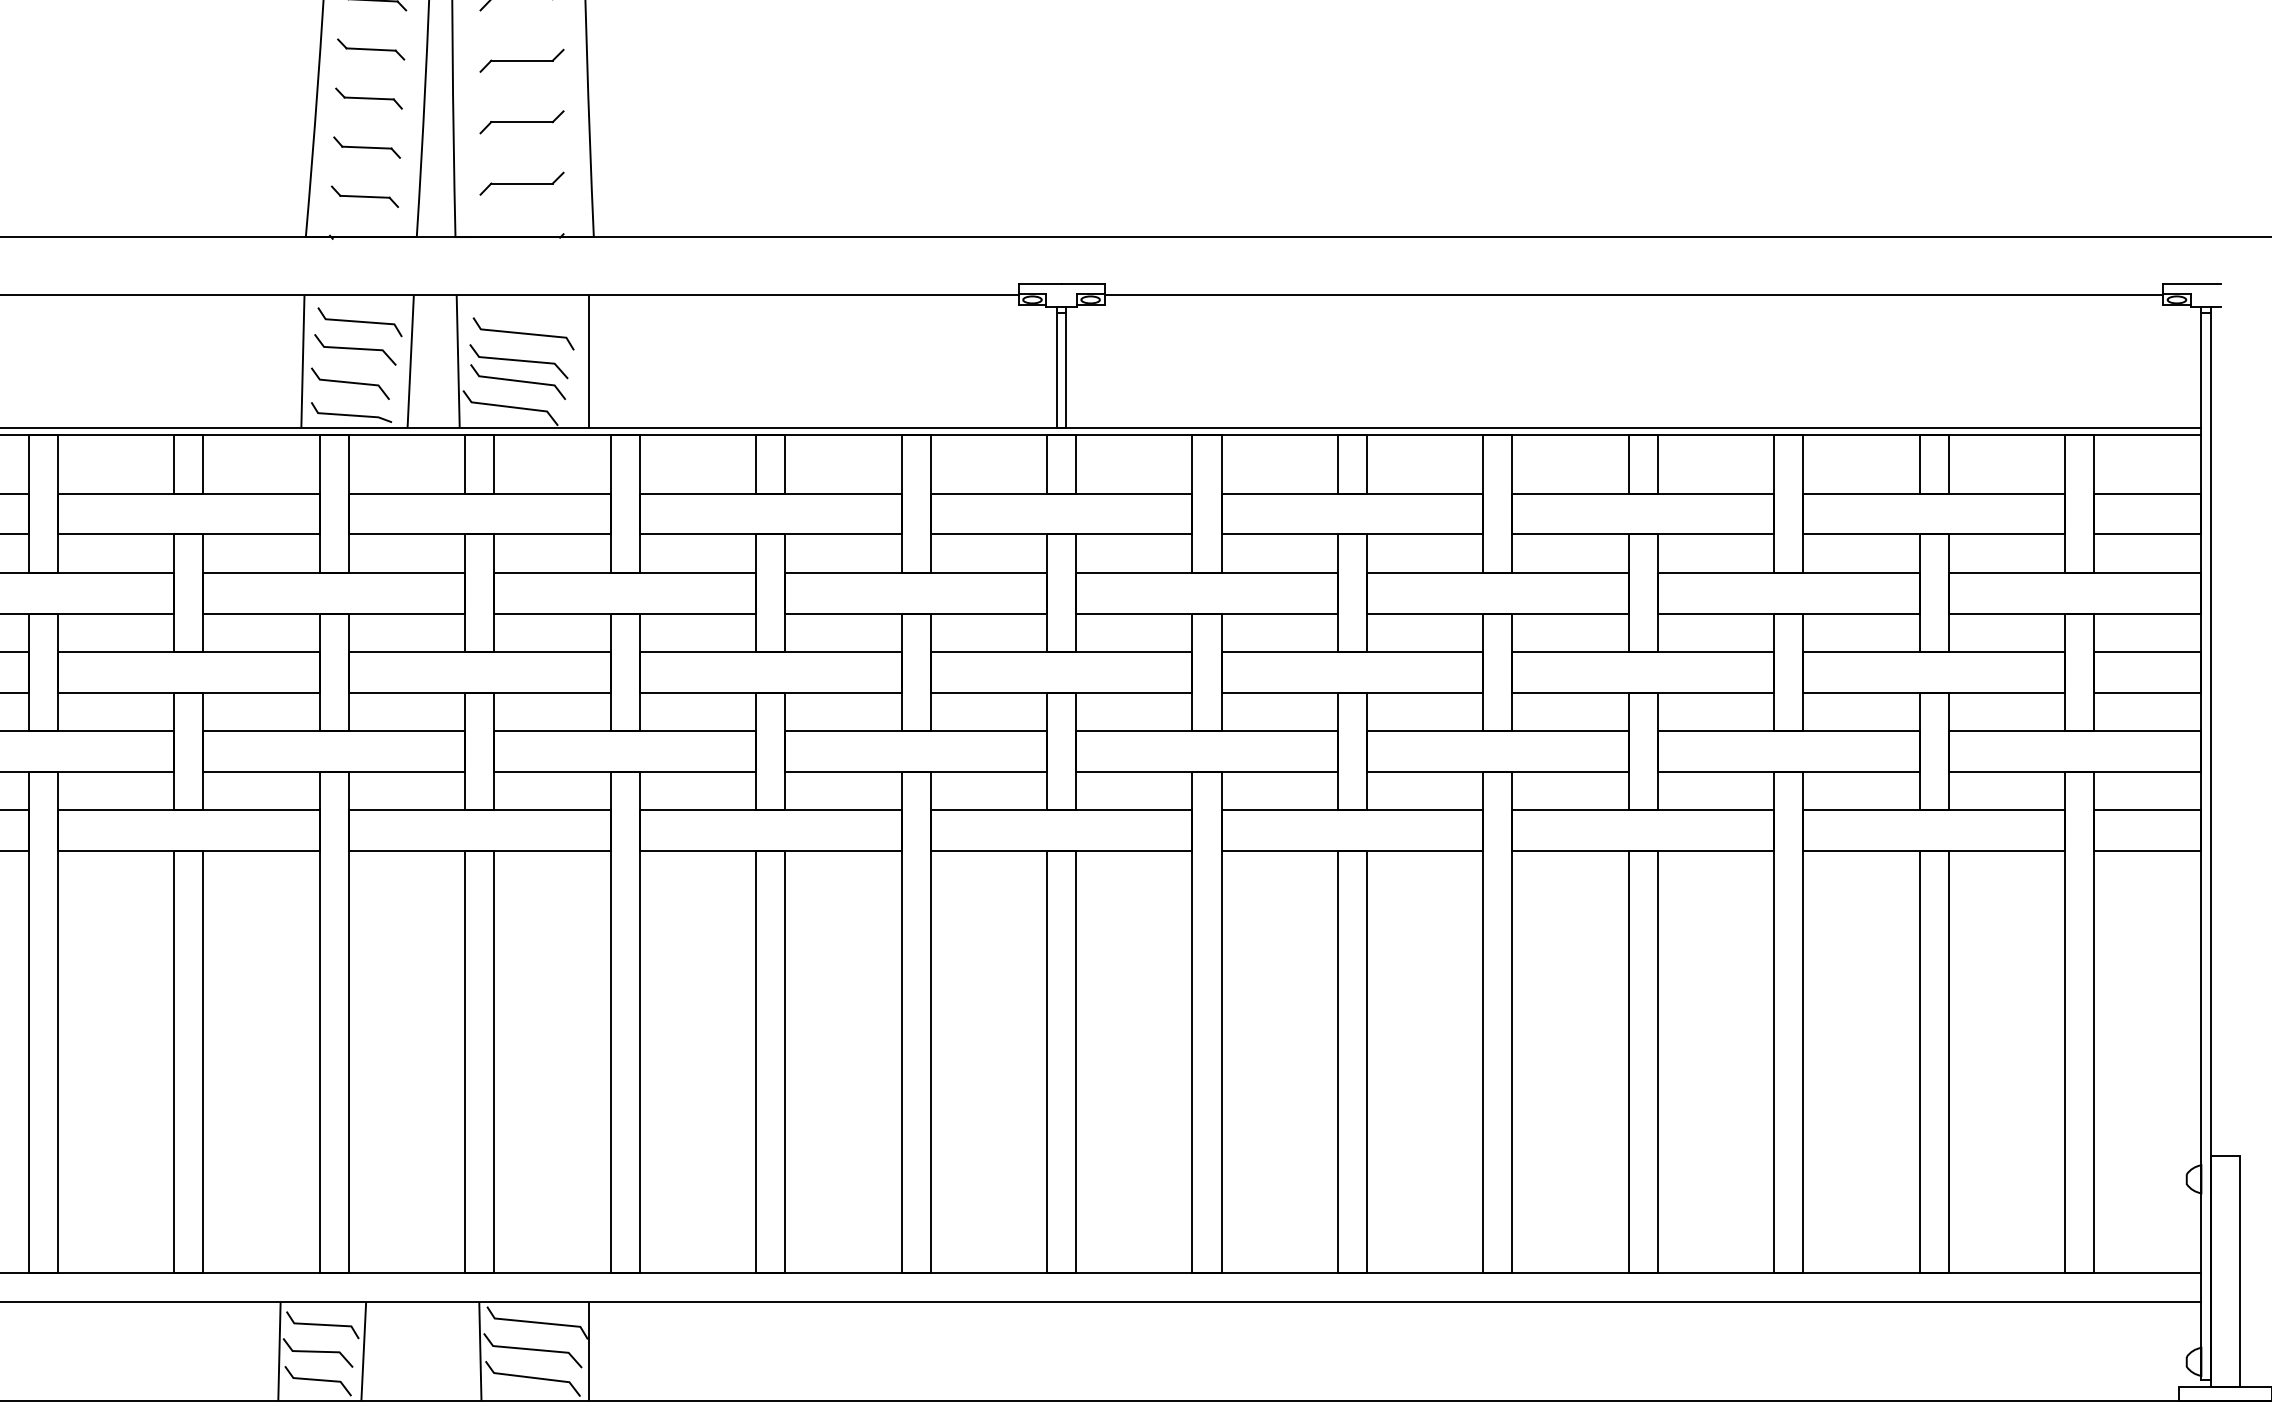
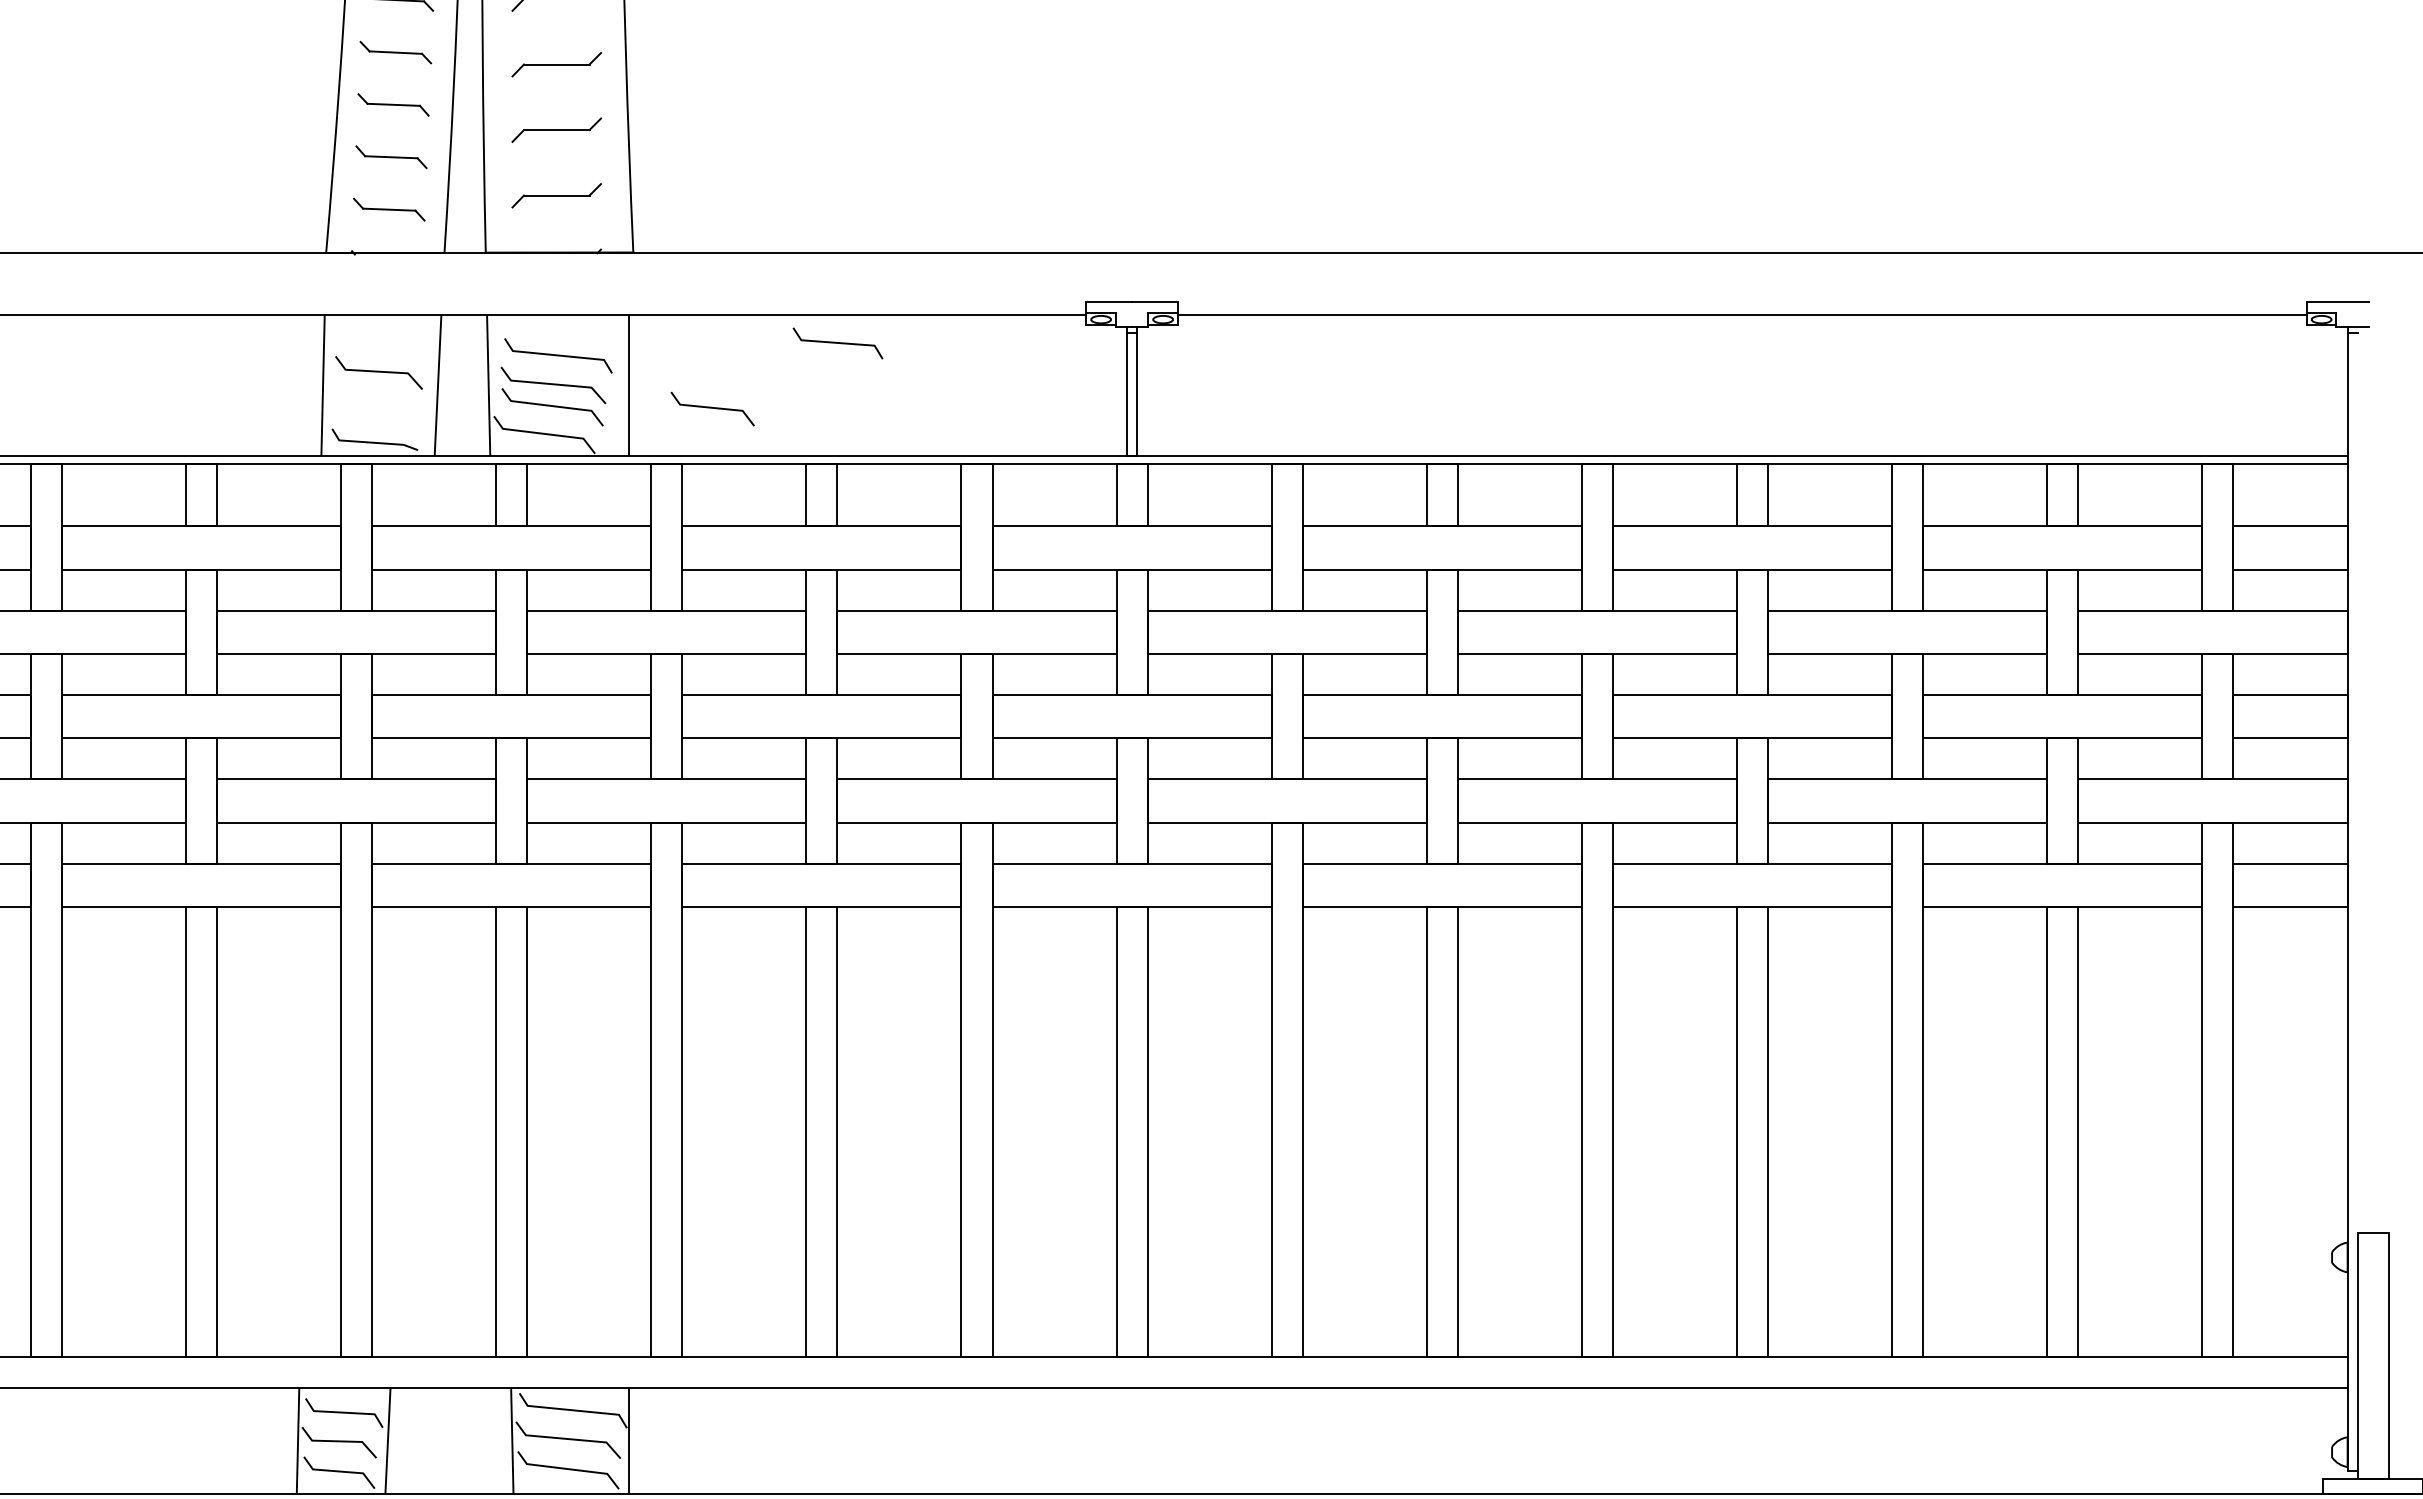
line: (359, 322) -> (837, 343), moved
line: (350, 383) -> (712, 408), moved
line: (2210, 843) -> (2357, 899), removed

